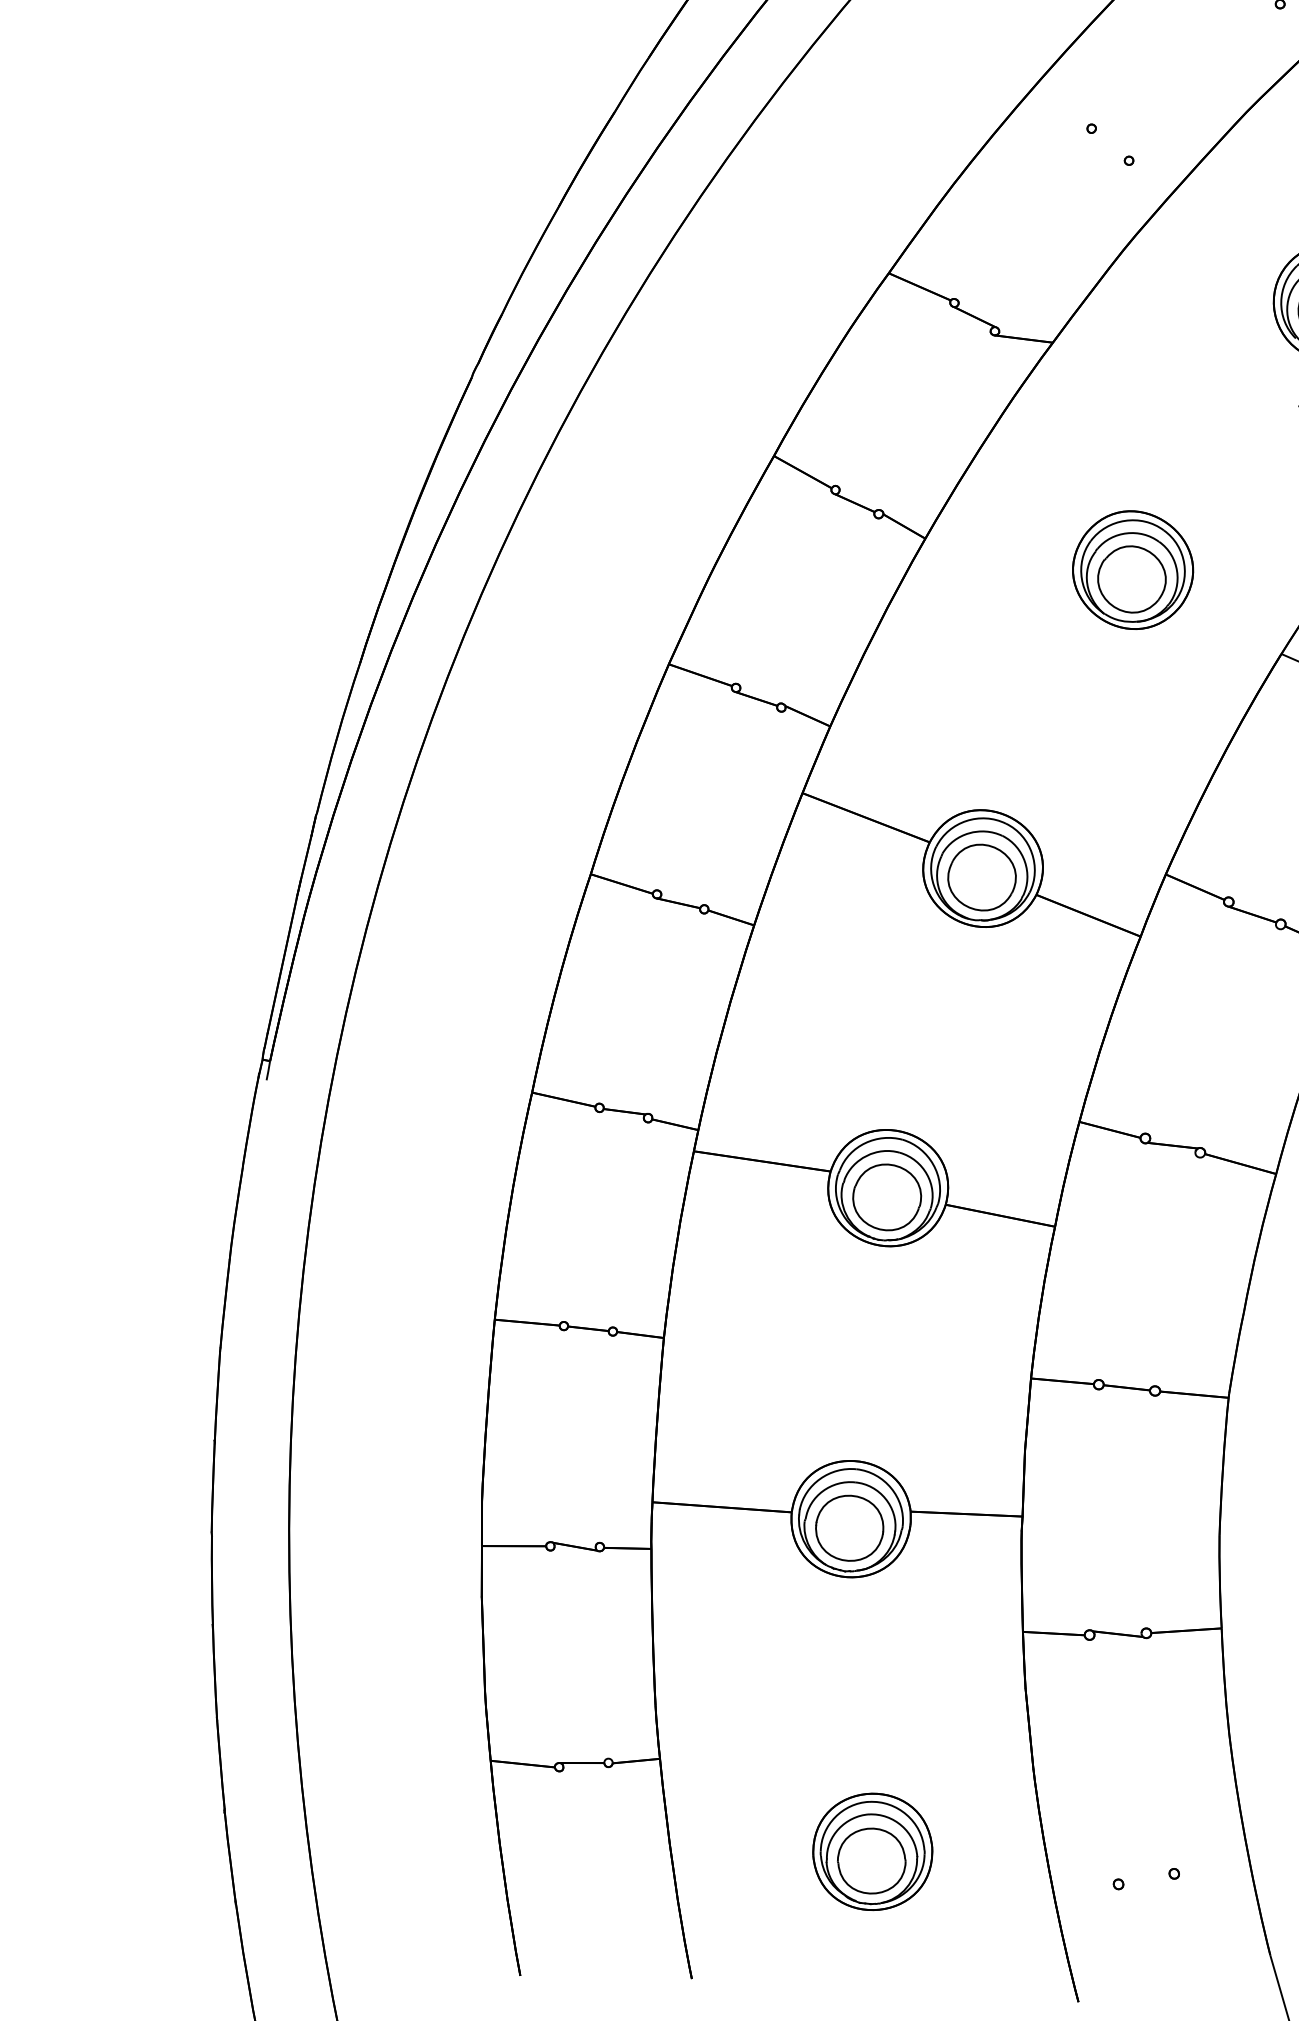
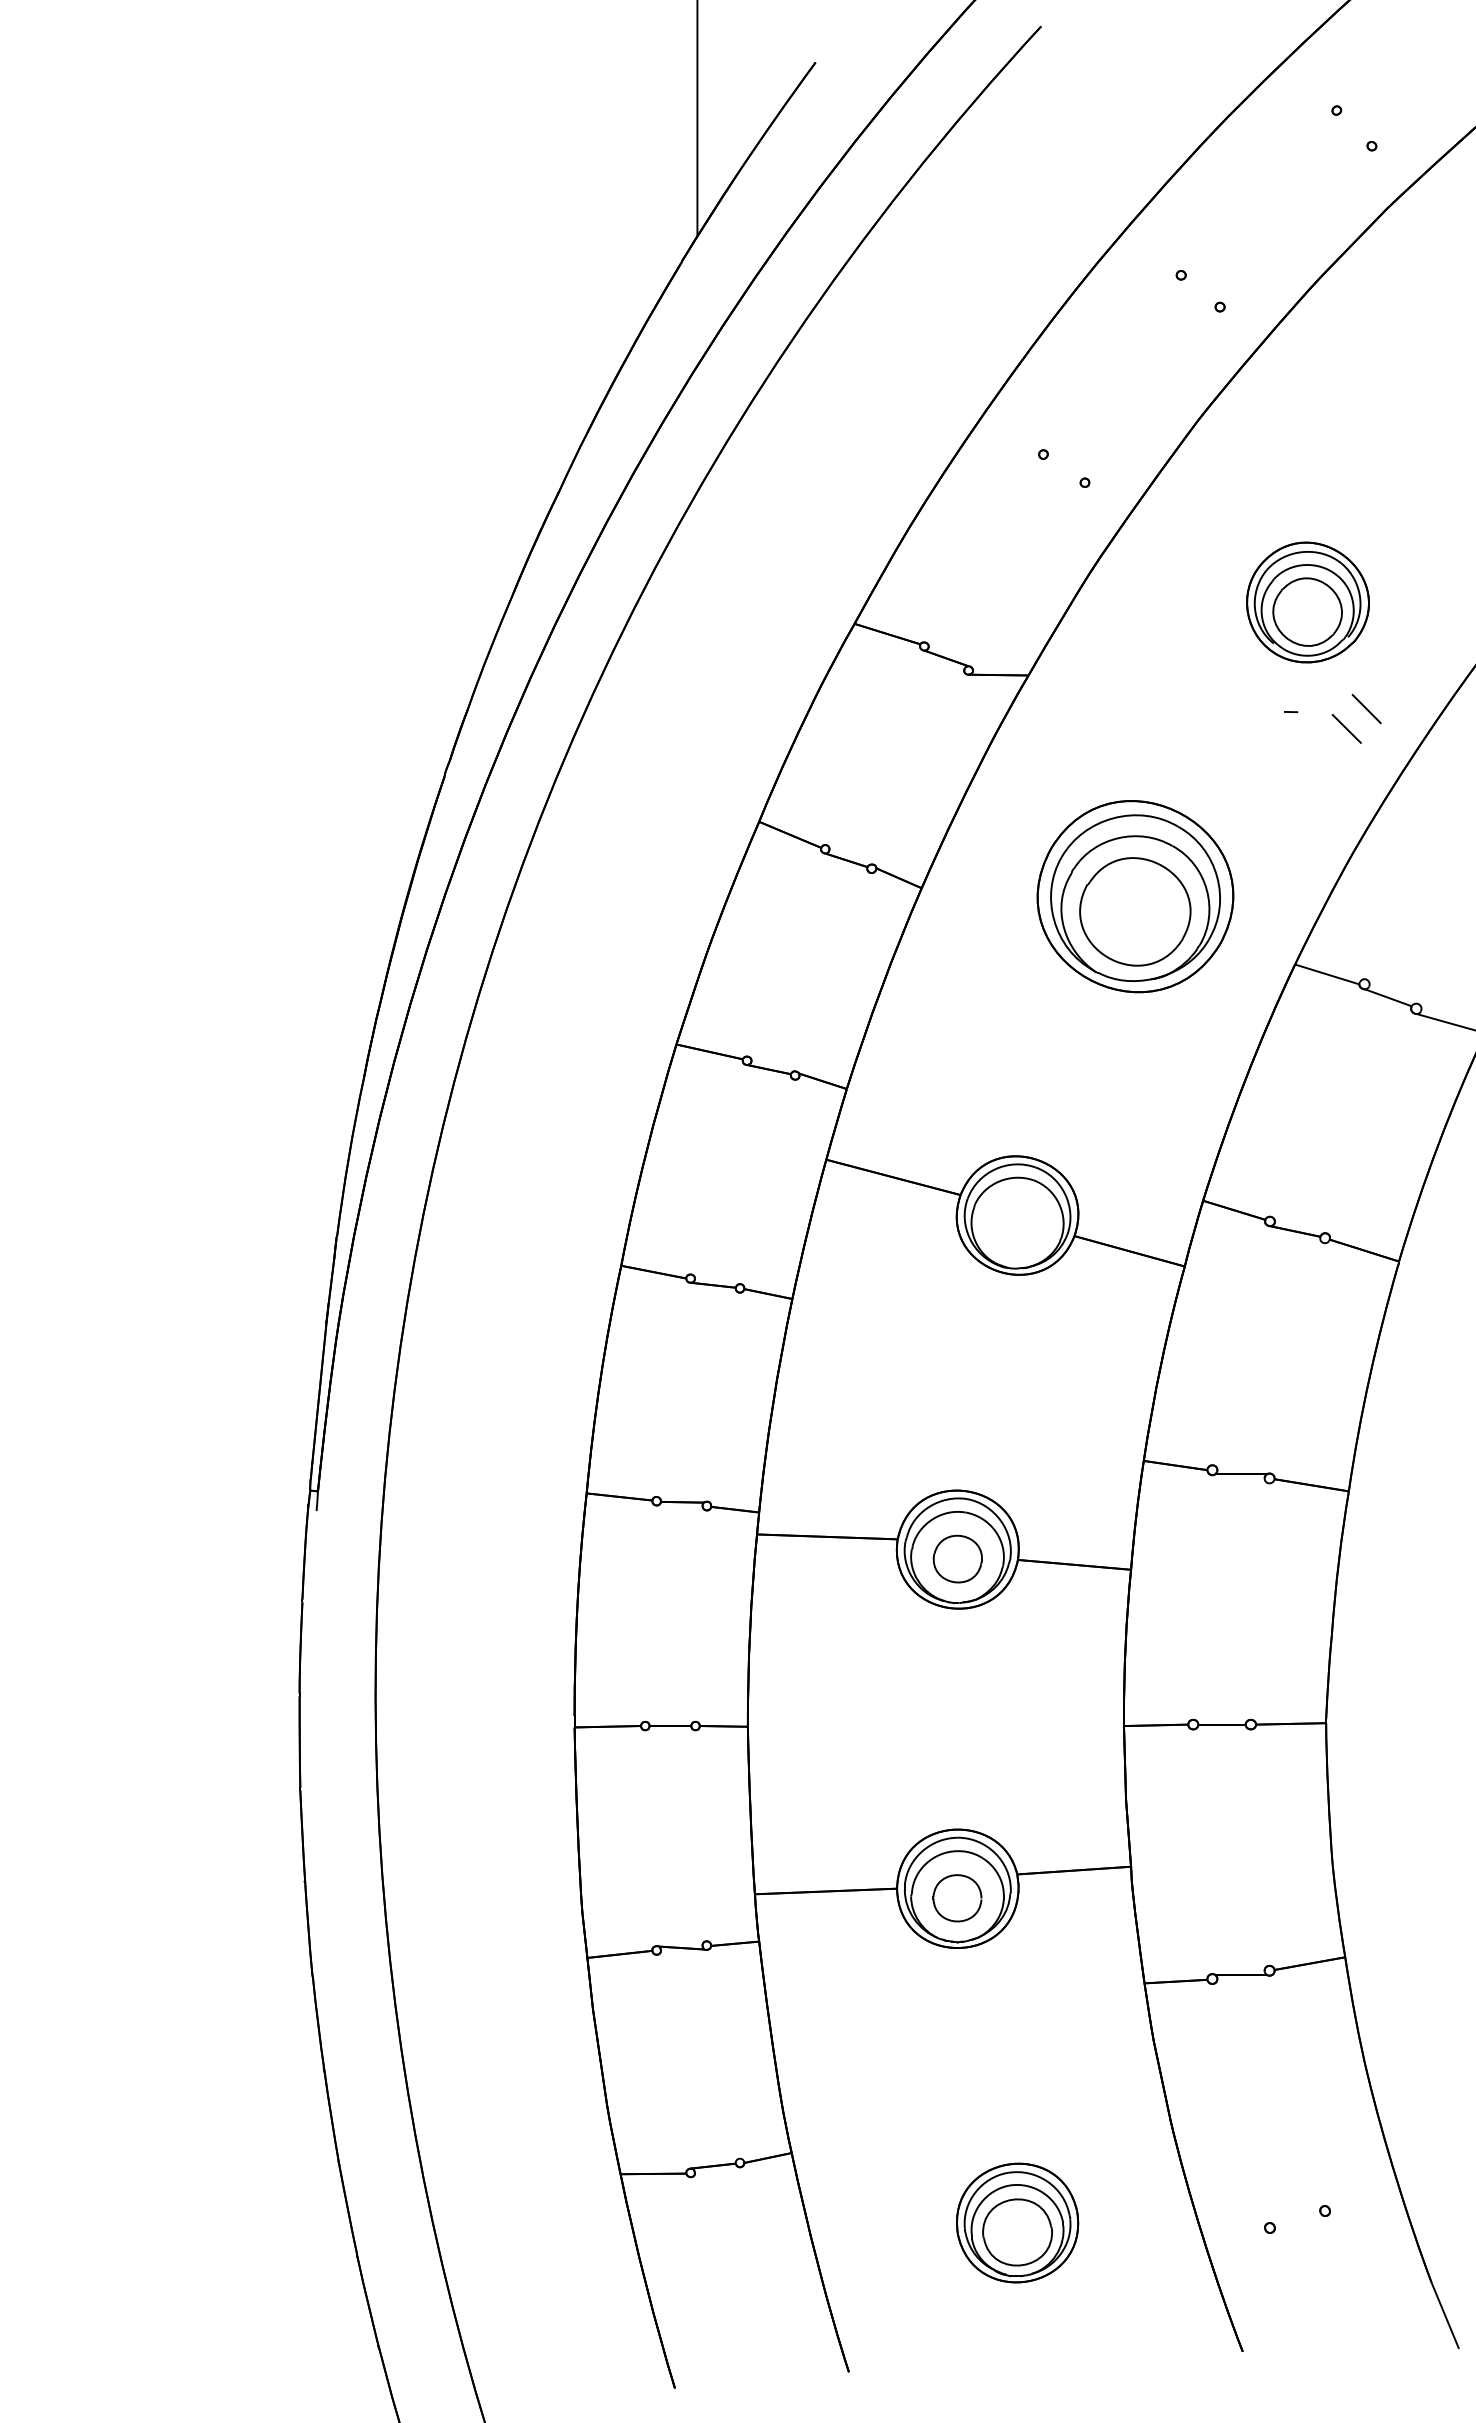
part: (1133, 570) -> (1135, 896), size x1.6
part: (982, 877) -> (1017, 1224), removed
part: (886, 1196) -> (957, 1558), size x0.7
part: (849, 1528) -> (957, 1898), size x0.7

